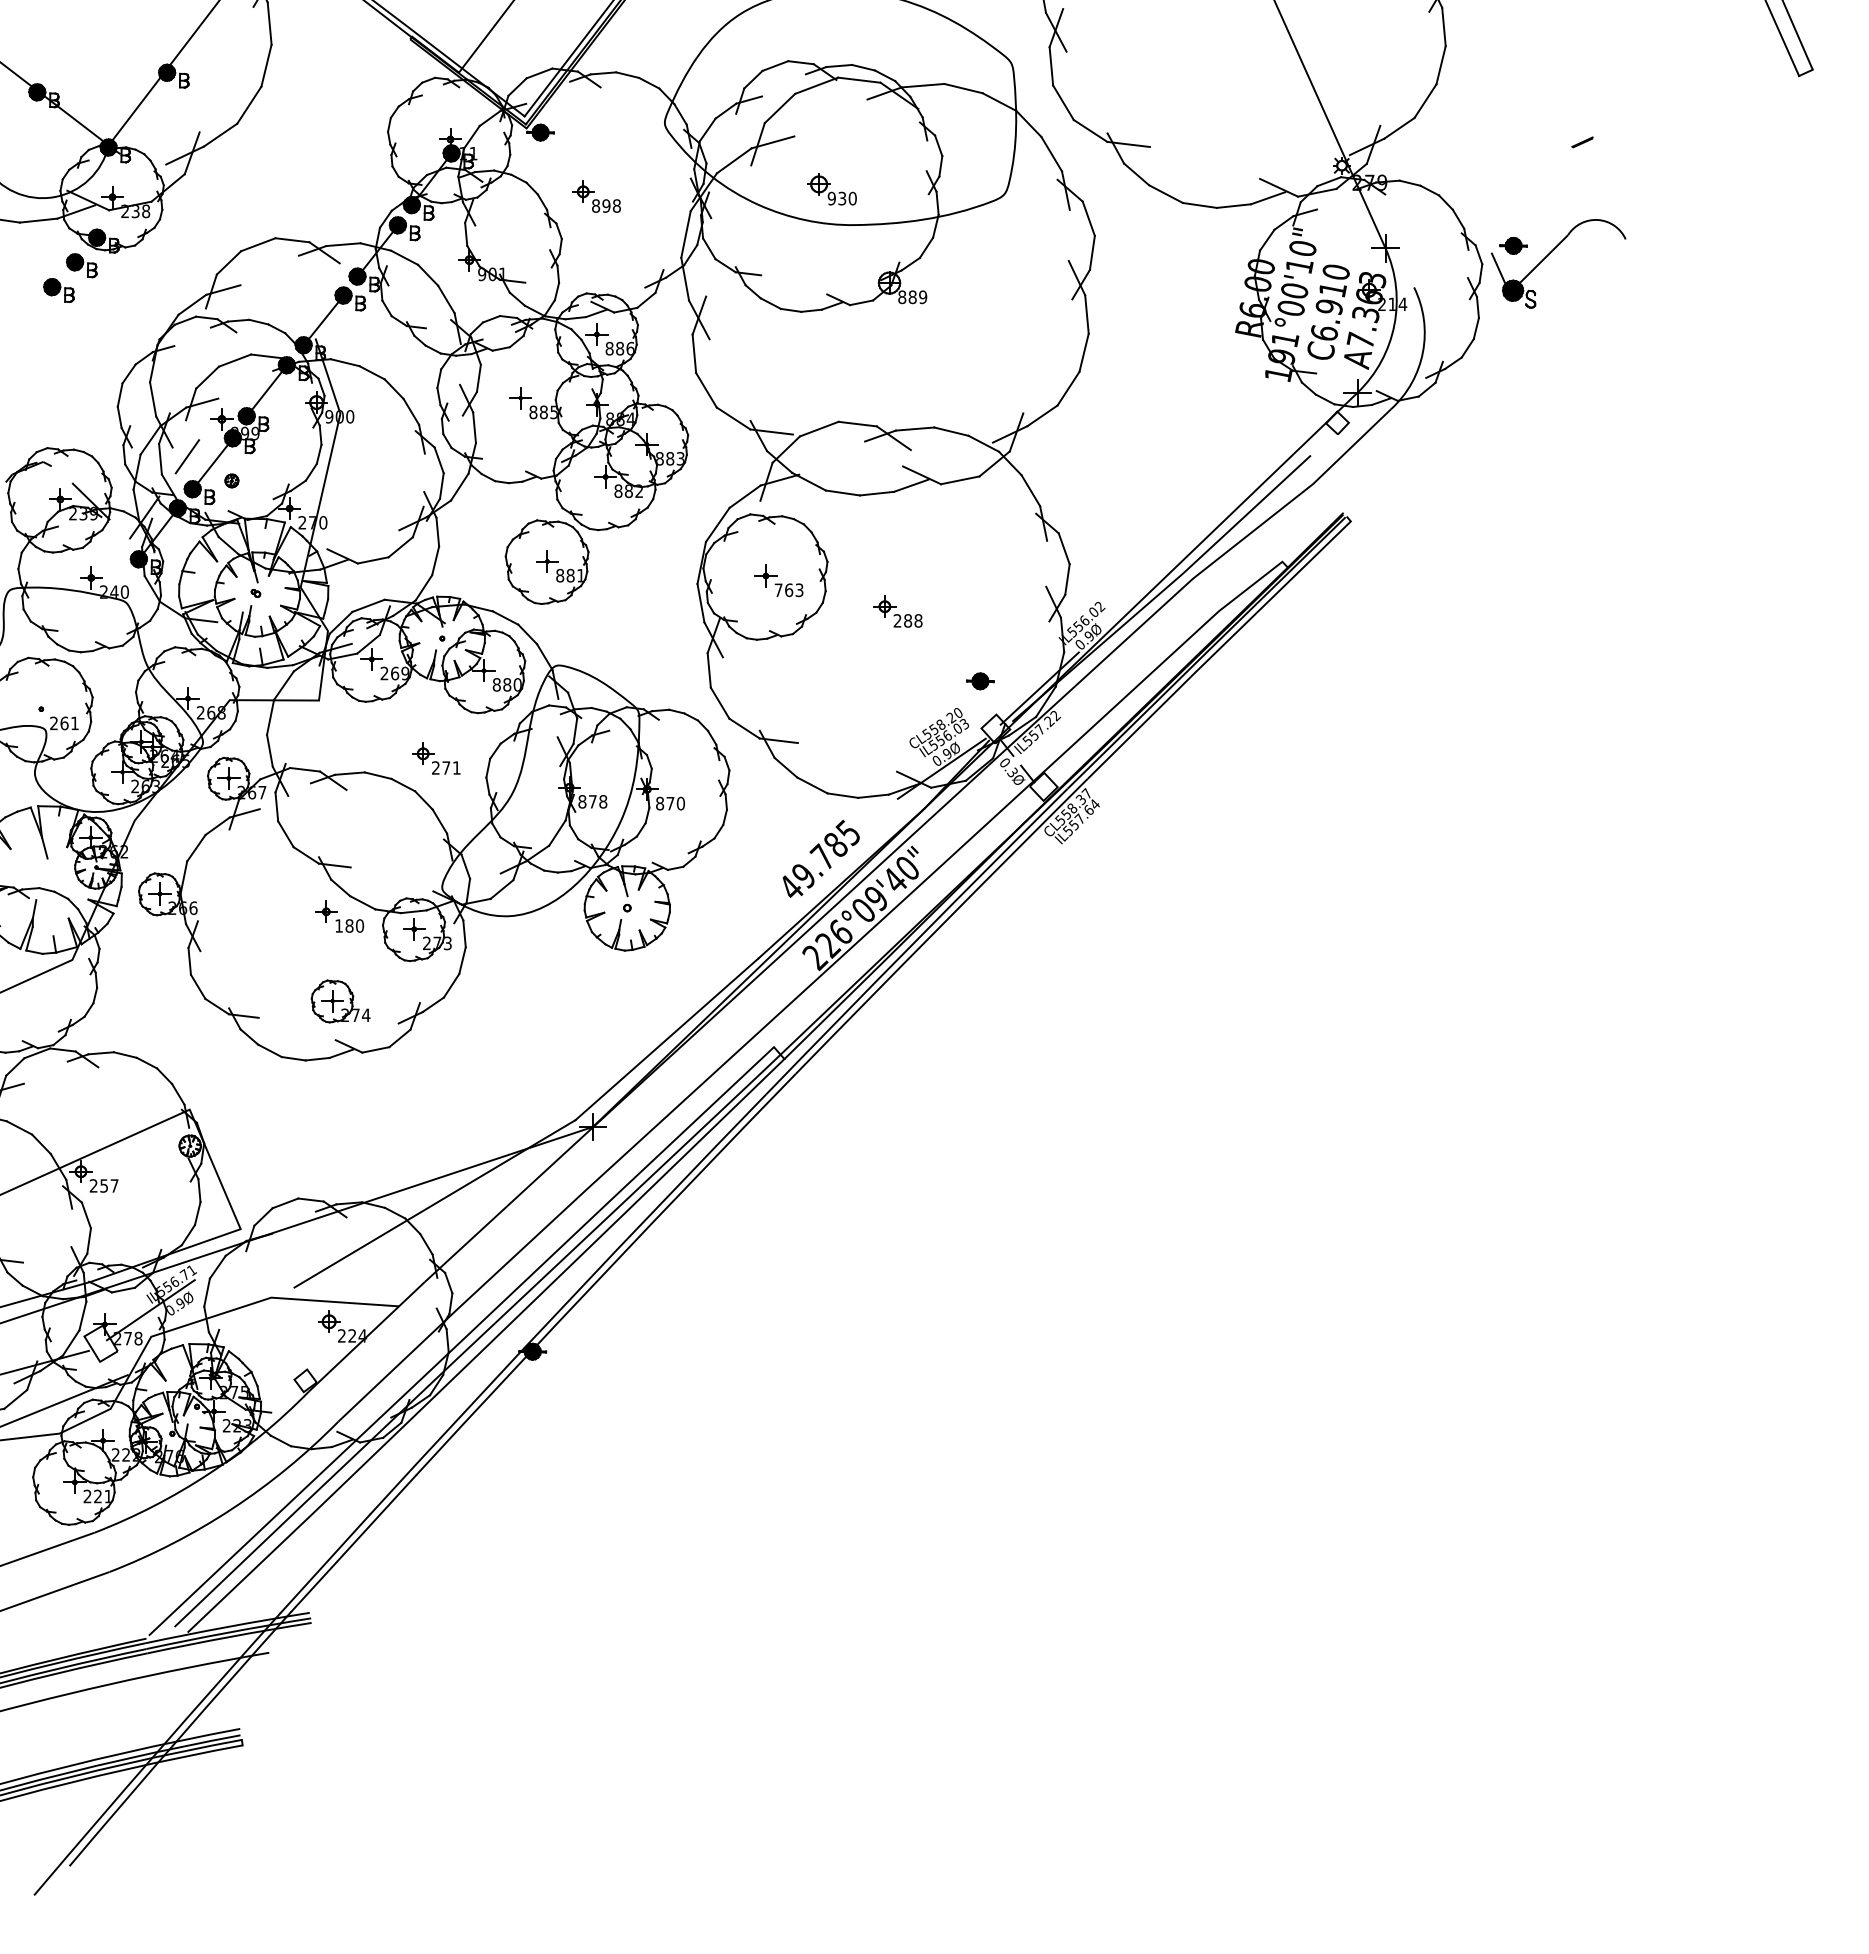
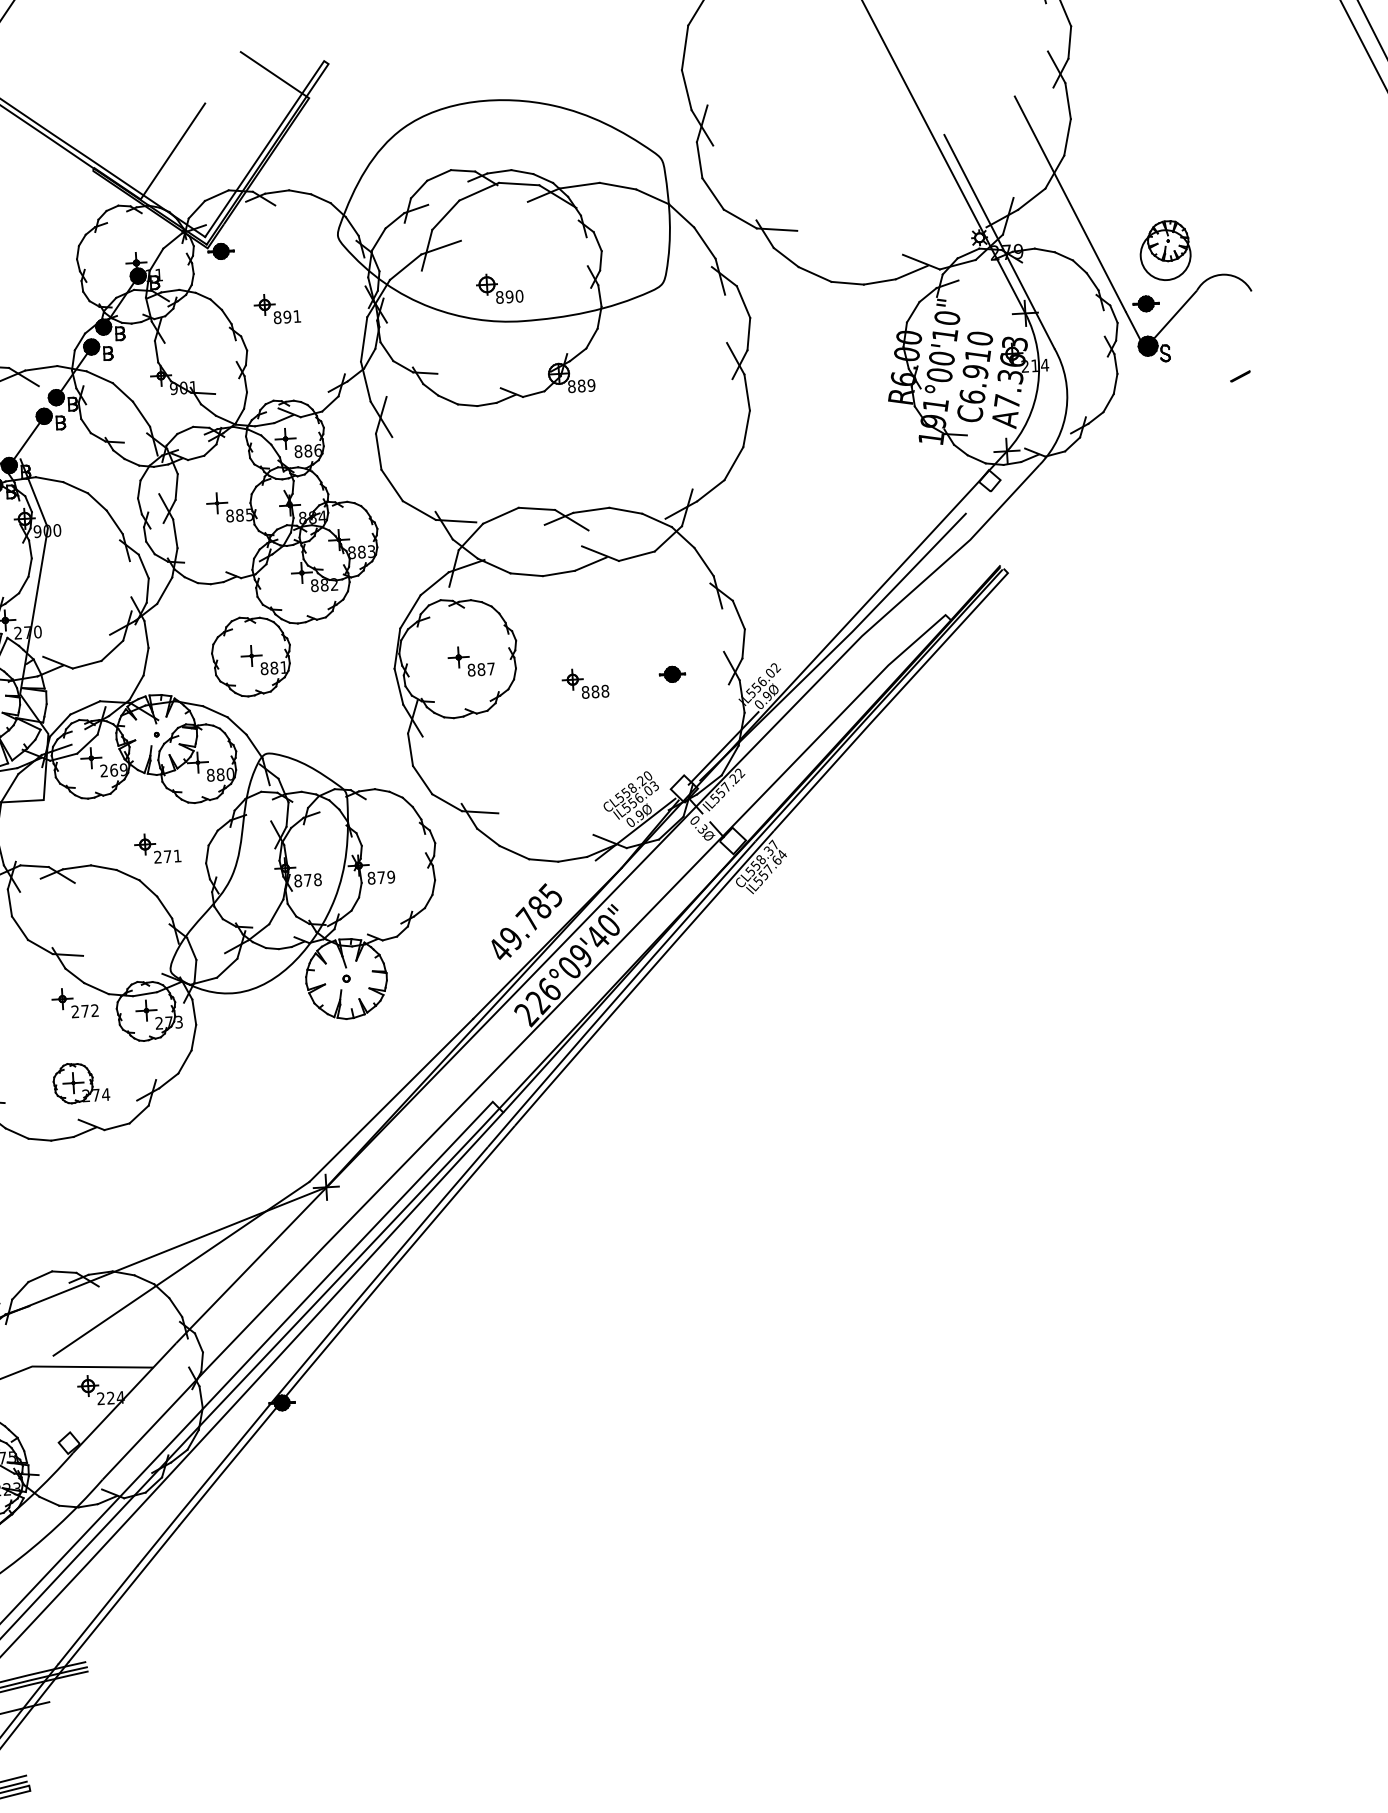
line: (1439, 135) -> (1069, 203), added
line: (1582, 142) -> (1240, 376), moved
line: (1362, 171) -> (999, 242), added
part: (1537, 190) -> (1165, 250), added
text: (836, 198) -> (504, 297), 930 -> 890
text: (616, 205) -> (296, 316), 898 -> 891
text: (788, 590) -> (480, 669), 763 -> 887
text: (897, 620) -> (585, 692), 288 -> 888
part: (980, 681) -> (672, 674), moved
text: (680, 803) -> (390, 877), 870 -> 879
text: (349, 925) -> (85, 1010), 180 -> 272

